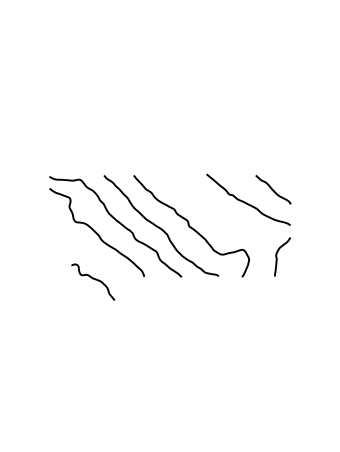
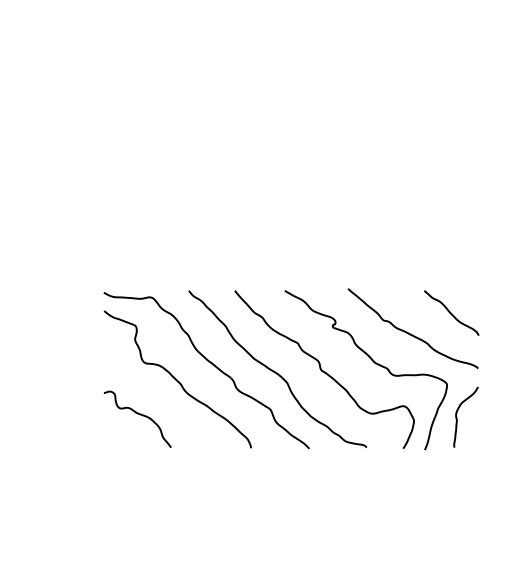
curve: (222, 221) -> (372, 362), added
curve: (93, 279) -> (138, 415), moved

